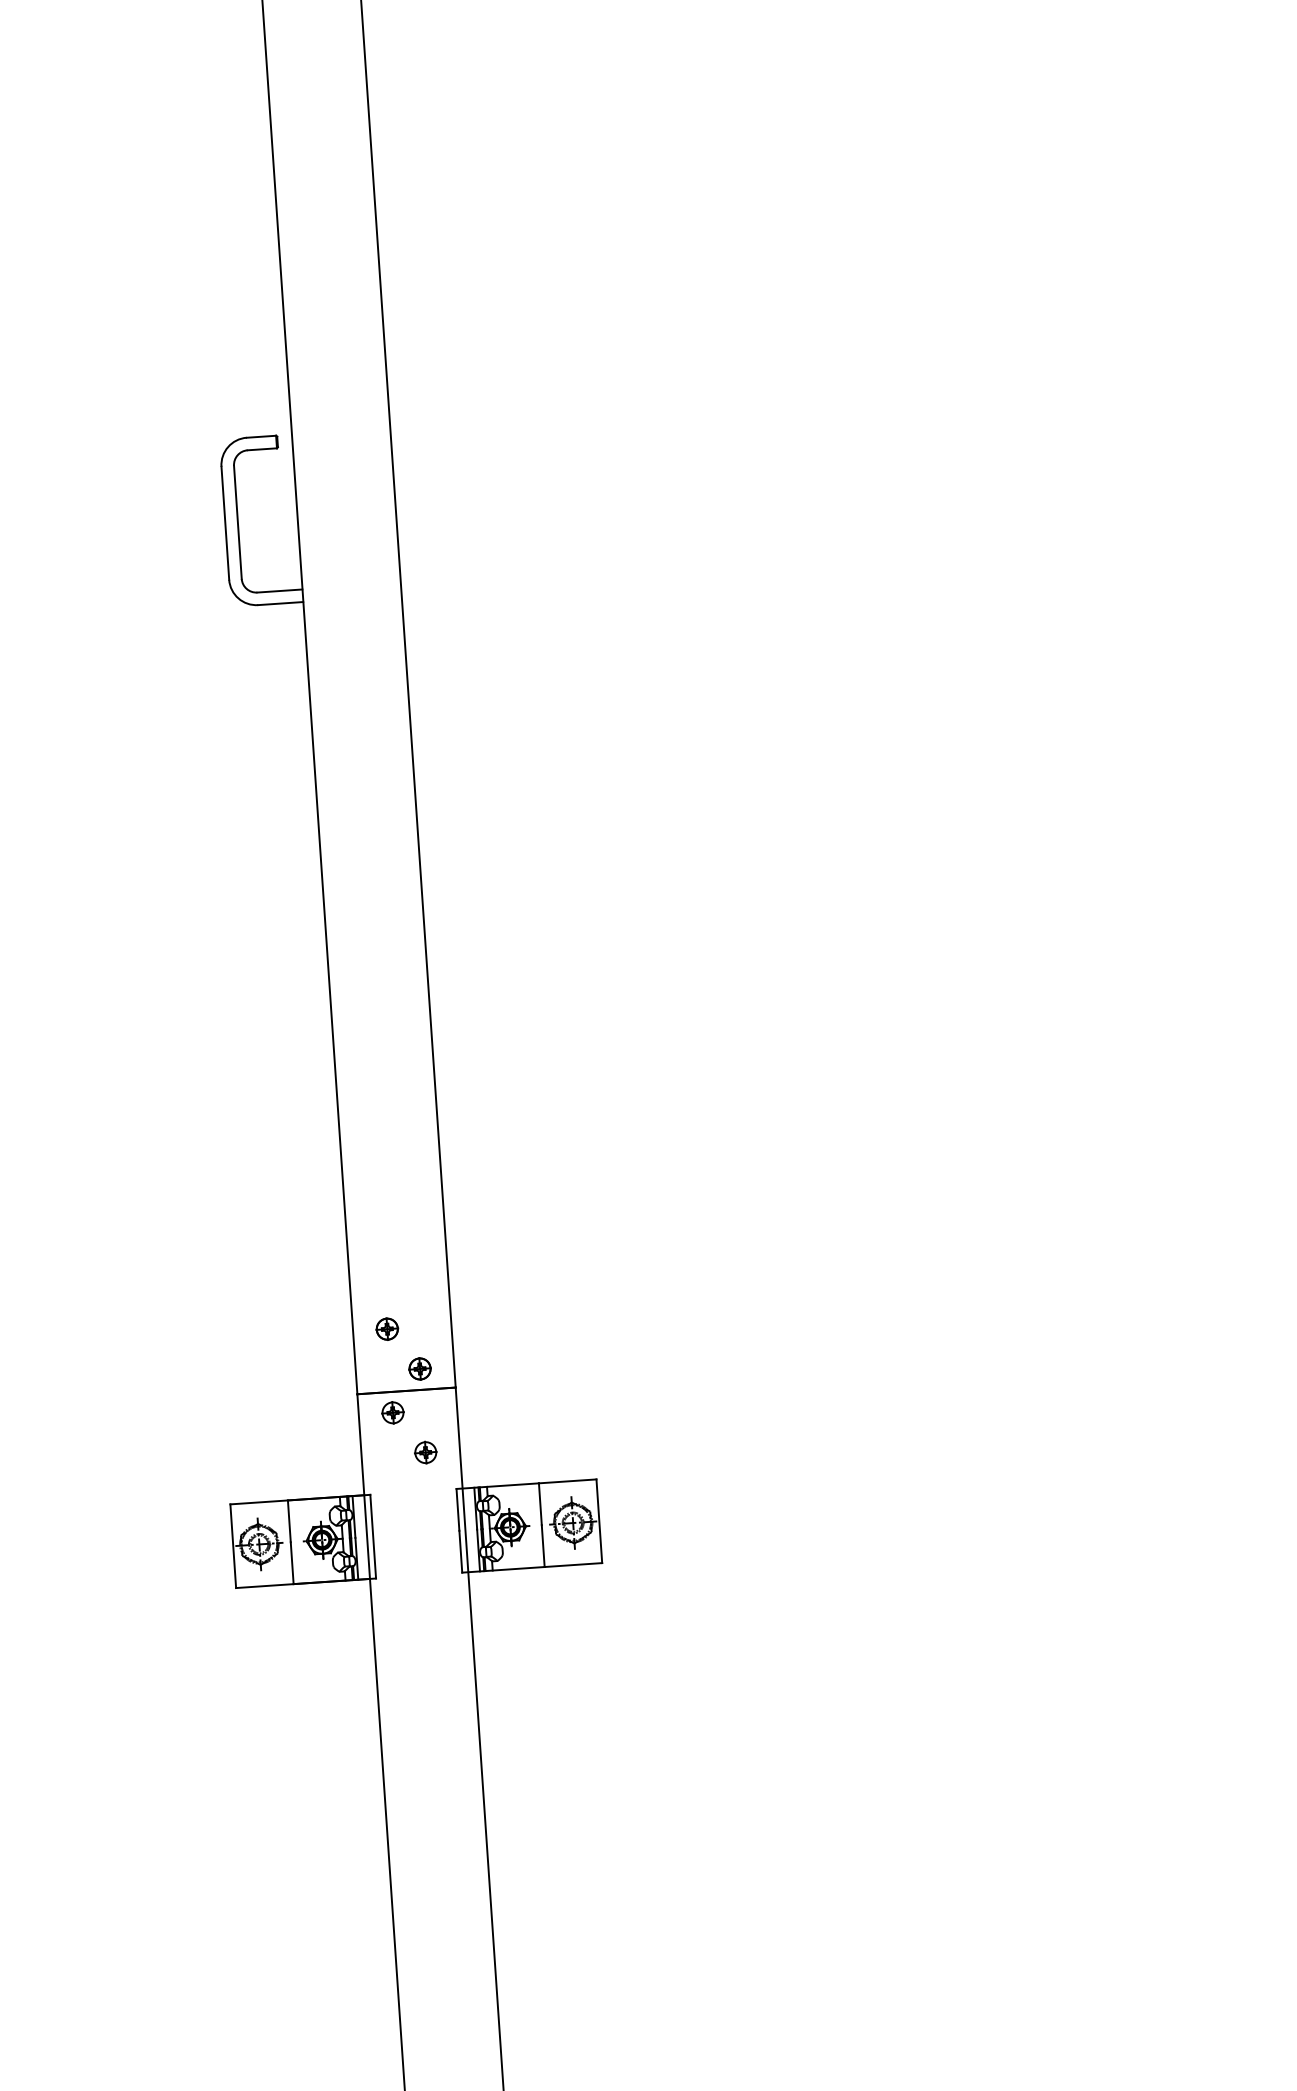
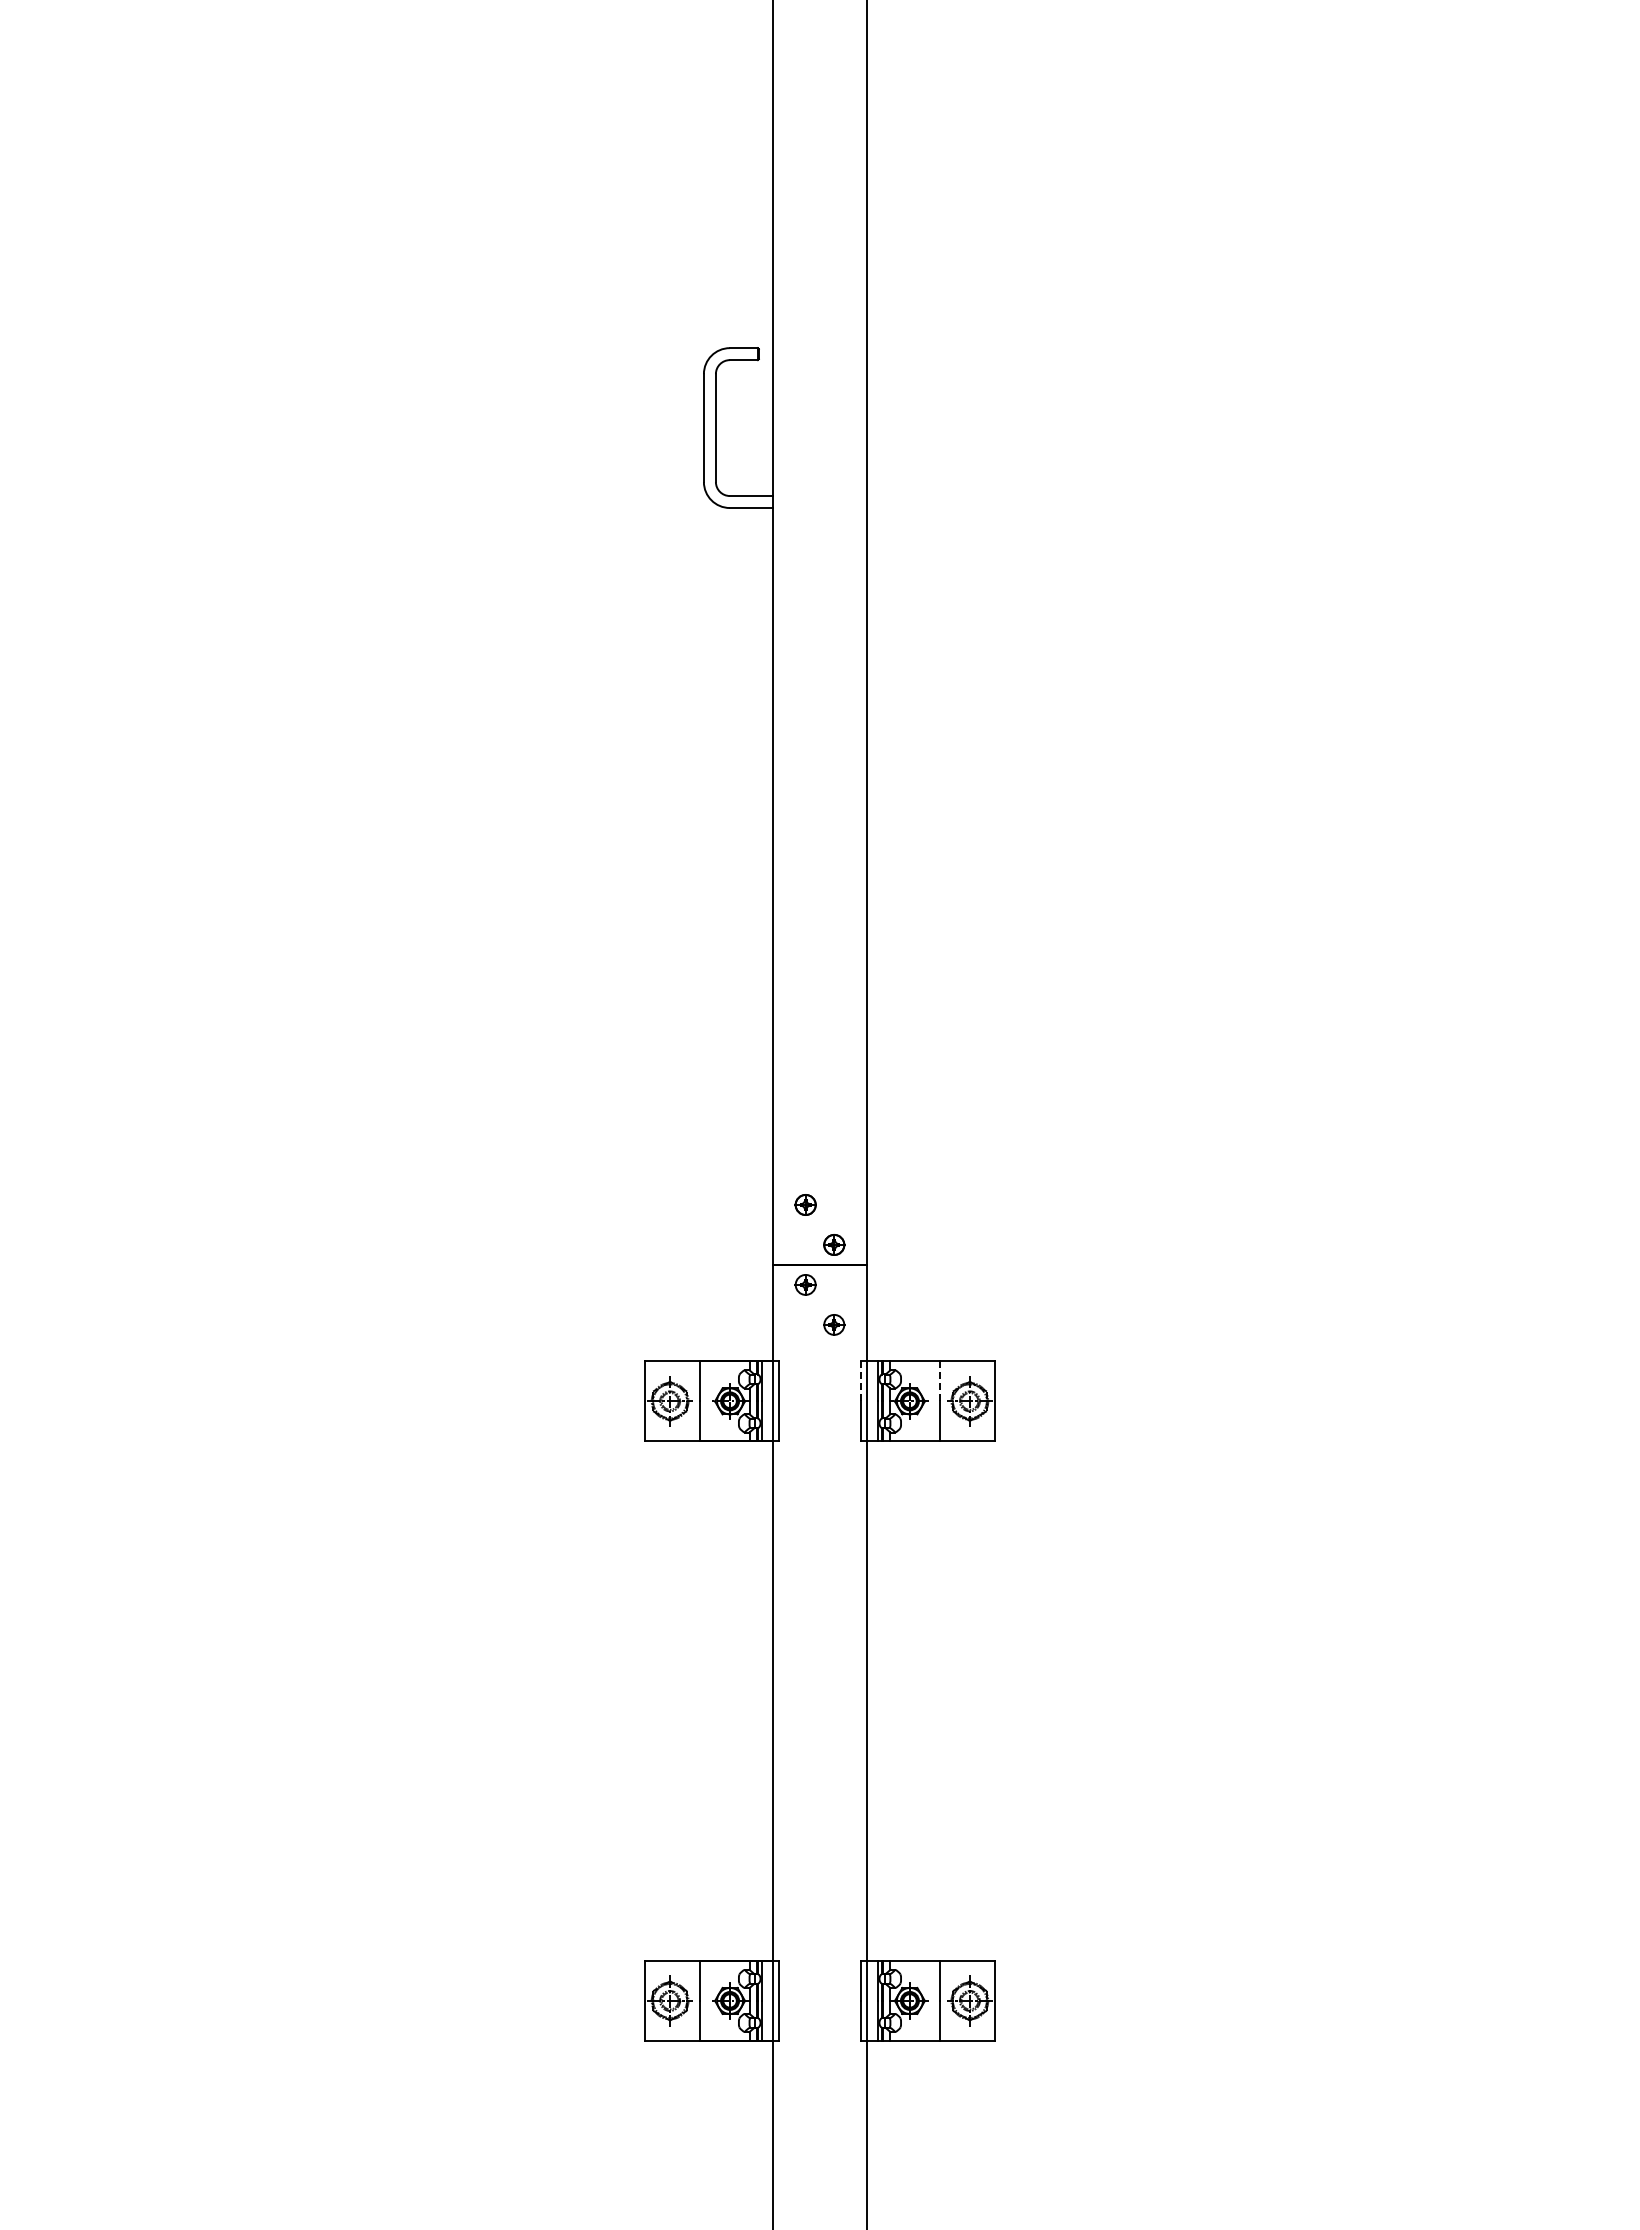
line: (539, 1504) -> (939, 1381), solid -> dashed
line: (458, 1509) -> (861, 1381), solid -> dashed

